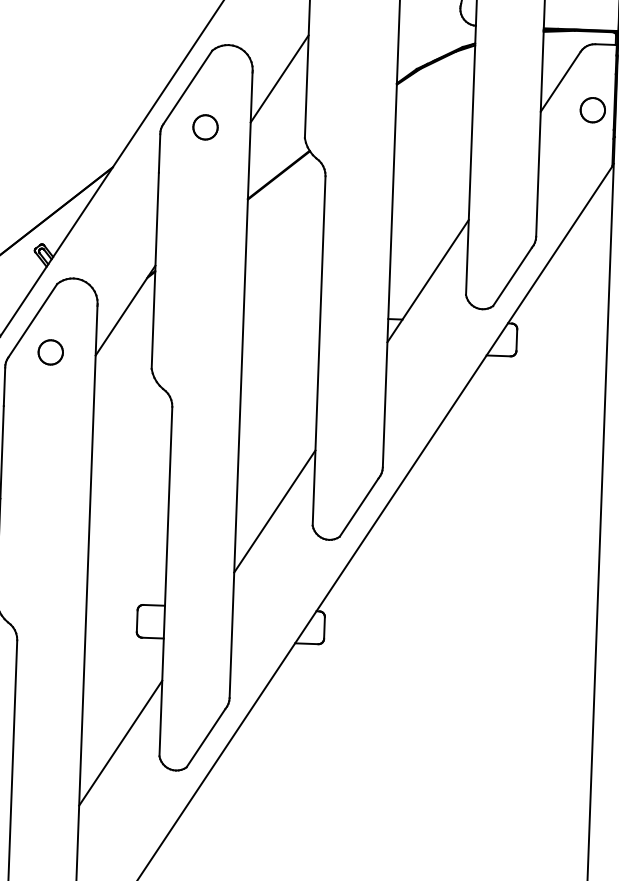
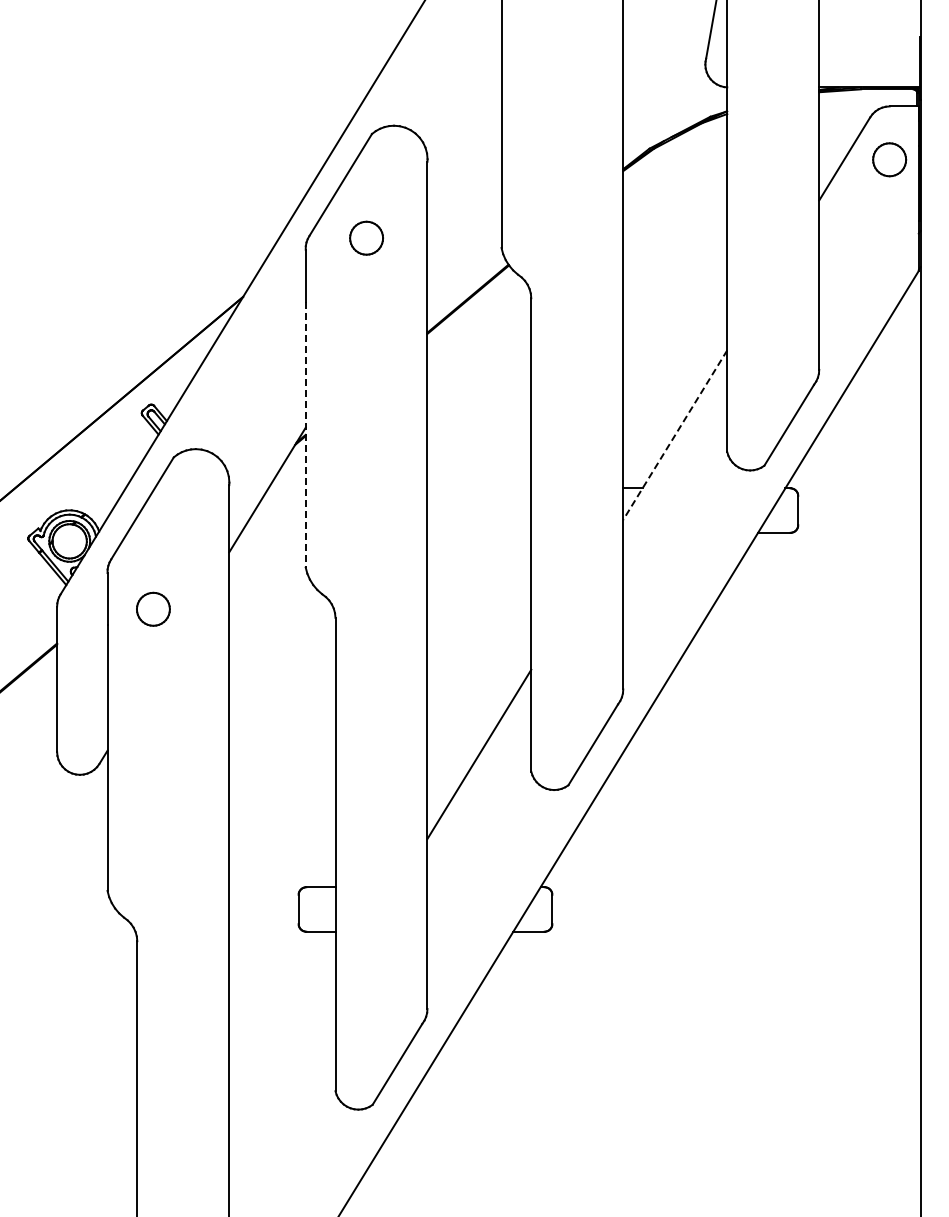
line: (279, 78) -> (464, 168), removed
part: (592, 110) -> (889, 159), moved
line: (155, 270) -> (305, 434), solid -> dashed
line: (428, 281) -> (675, 435), solid -> dashed
part: (50, 351) -> (153, 608), moved
line: (120, 742) -> (282, 1074), removed

